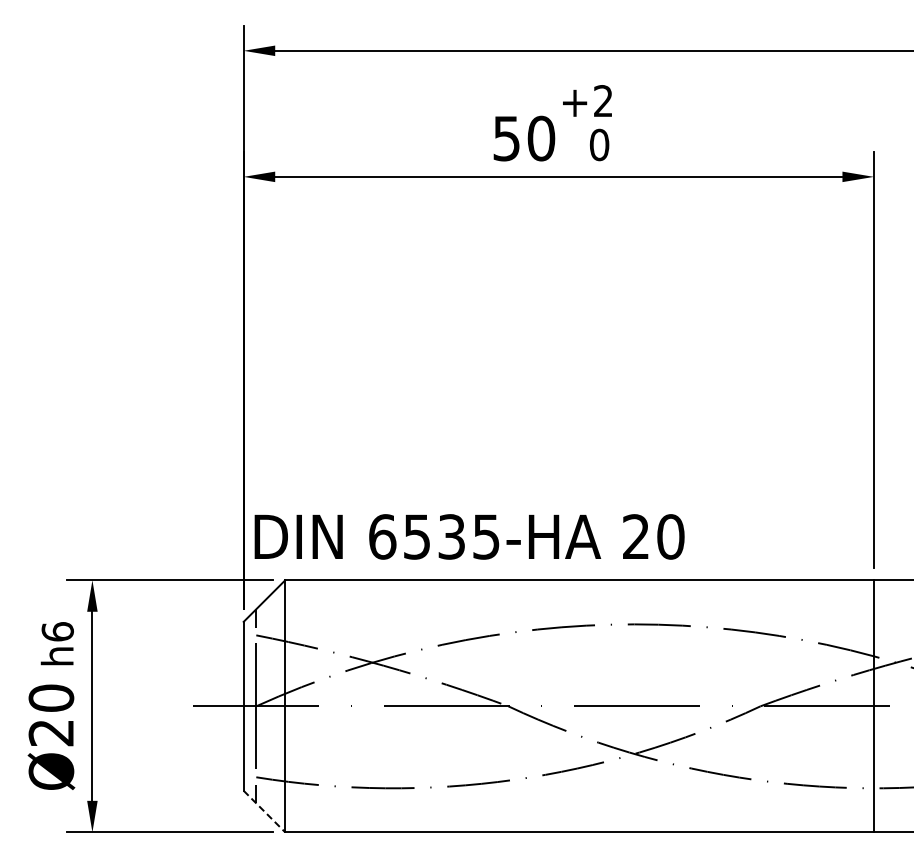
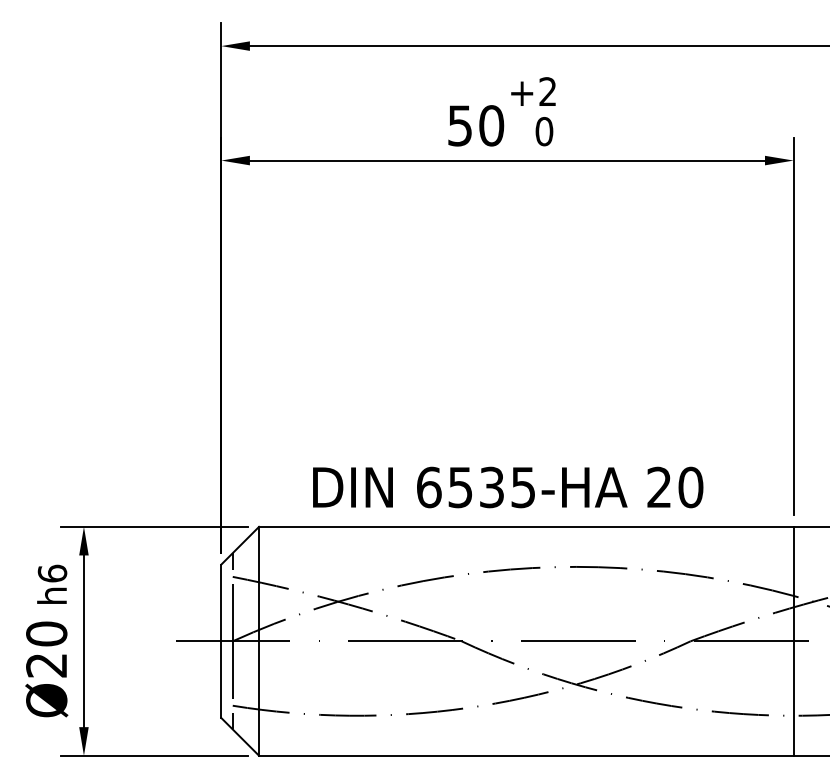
text: (469, 536) -> (508, 487), moved
line: (264, 811) -> (240, 736), dashed -> solid

